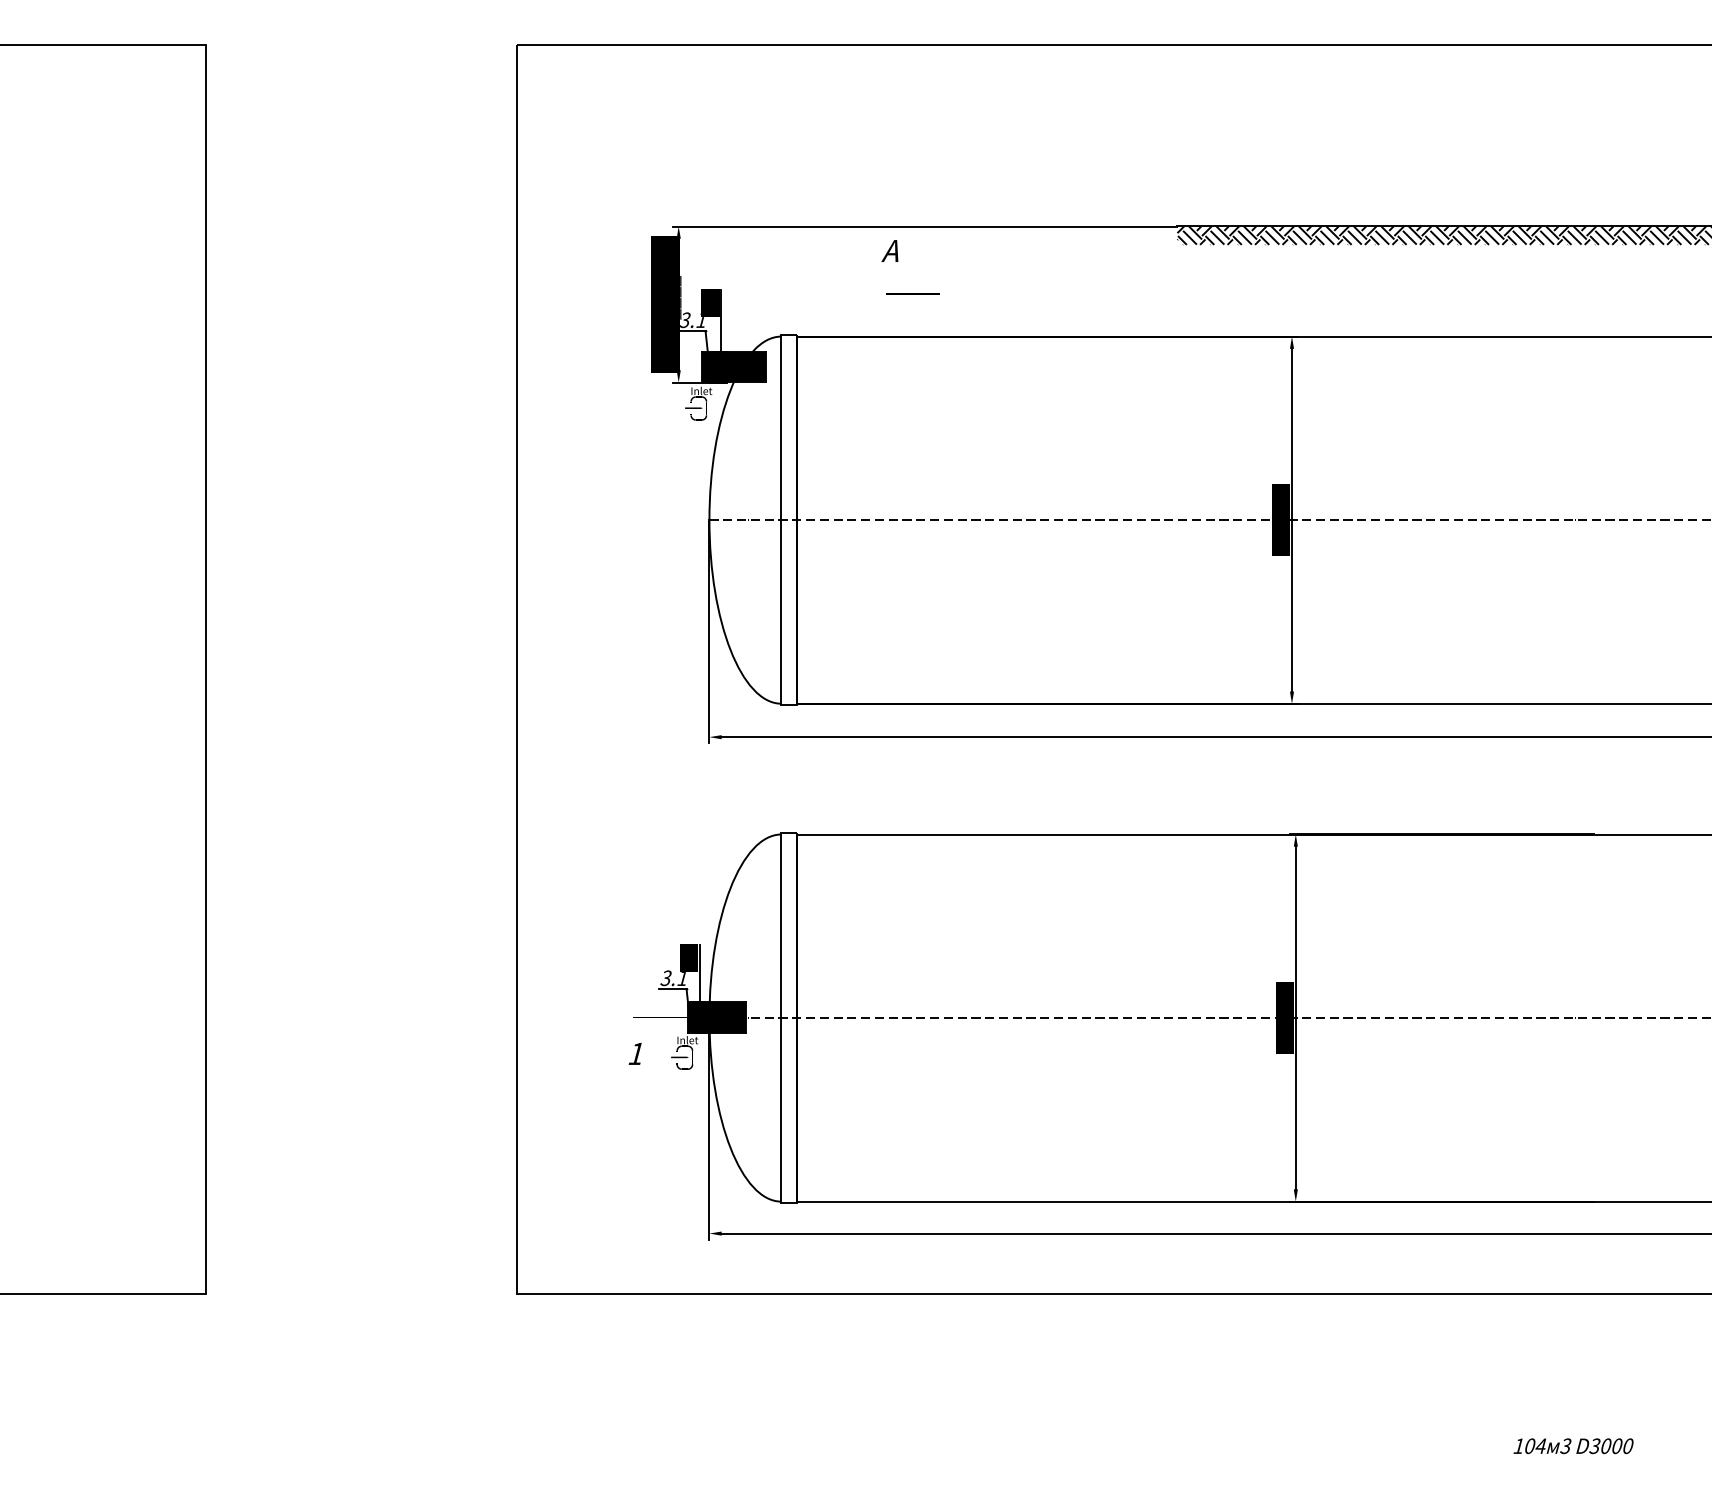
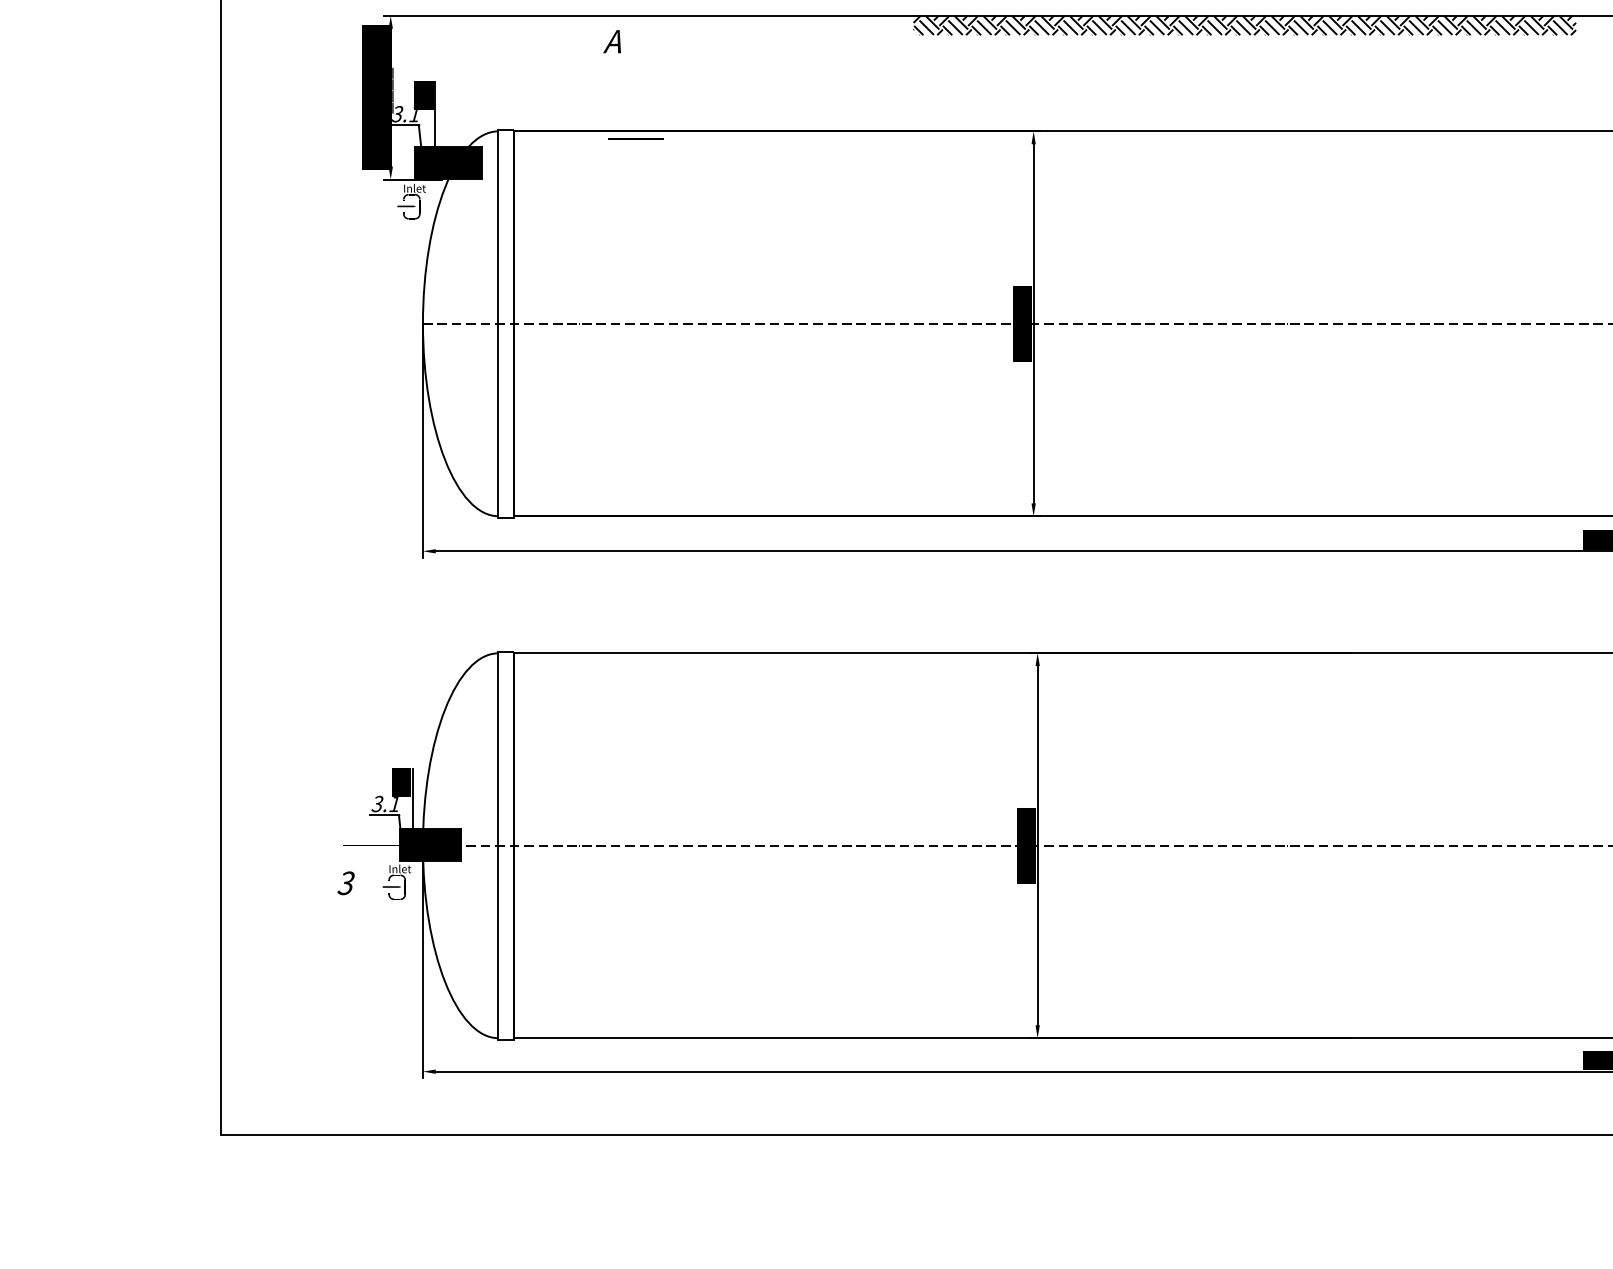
line: (912, 293) -> (635, 138), moved
text: (635, 1053) -> (345, 882), 1 -> 3

